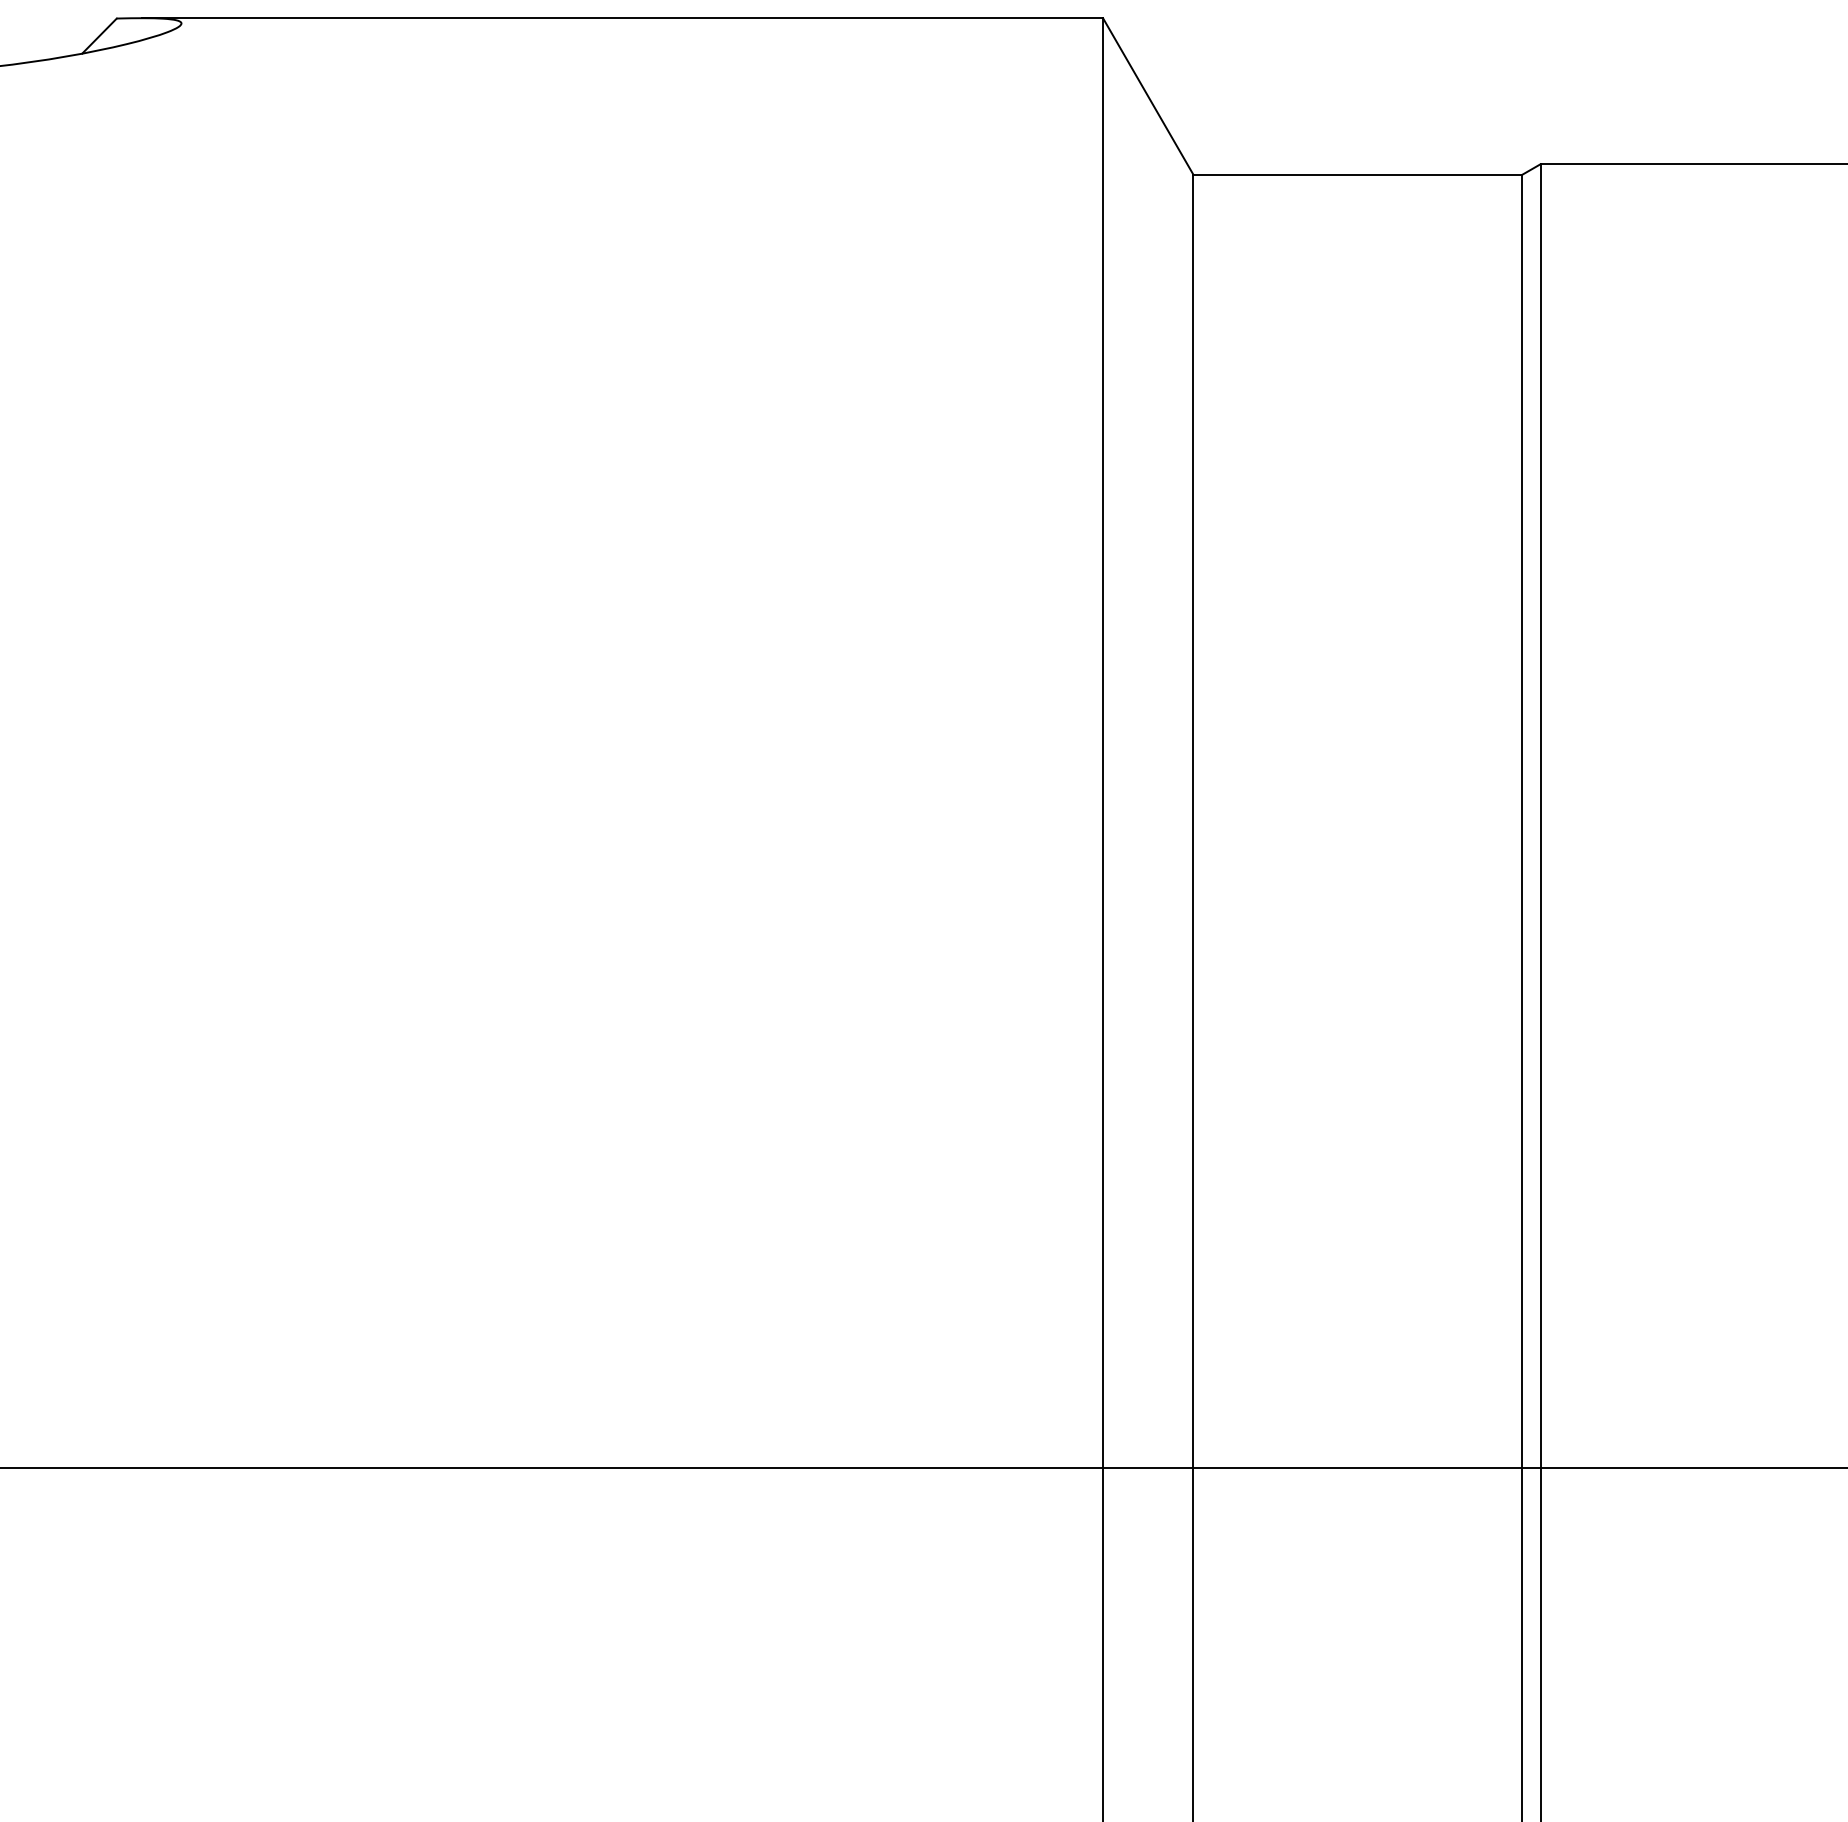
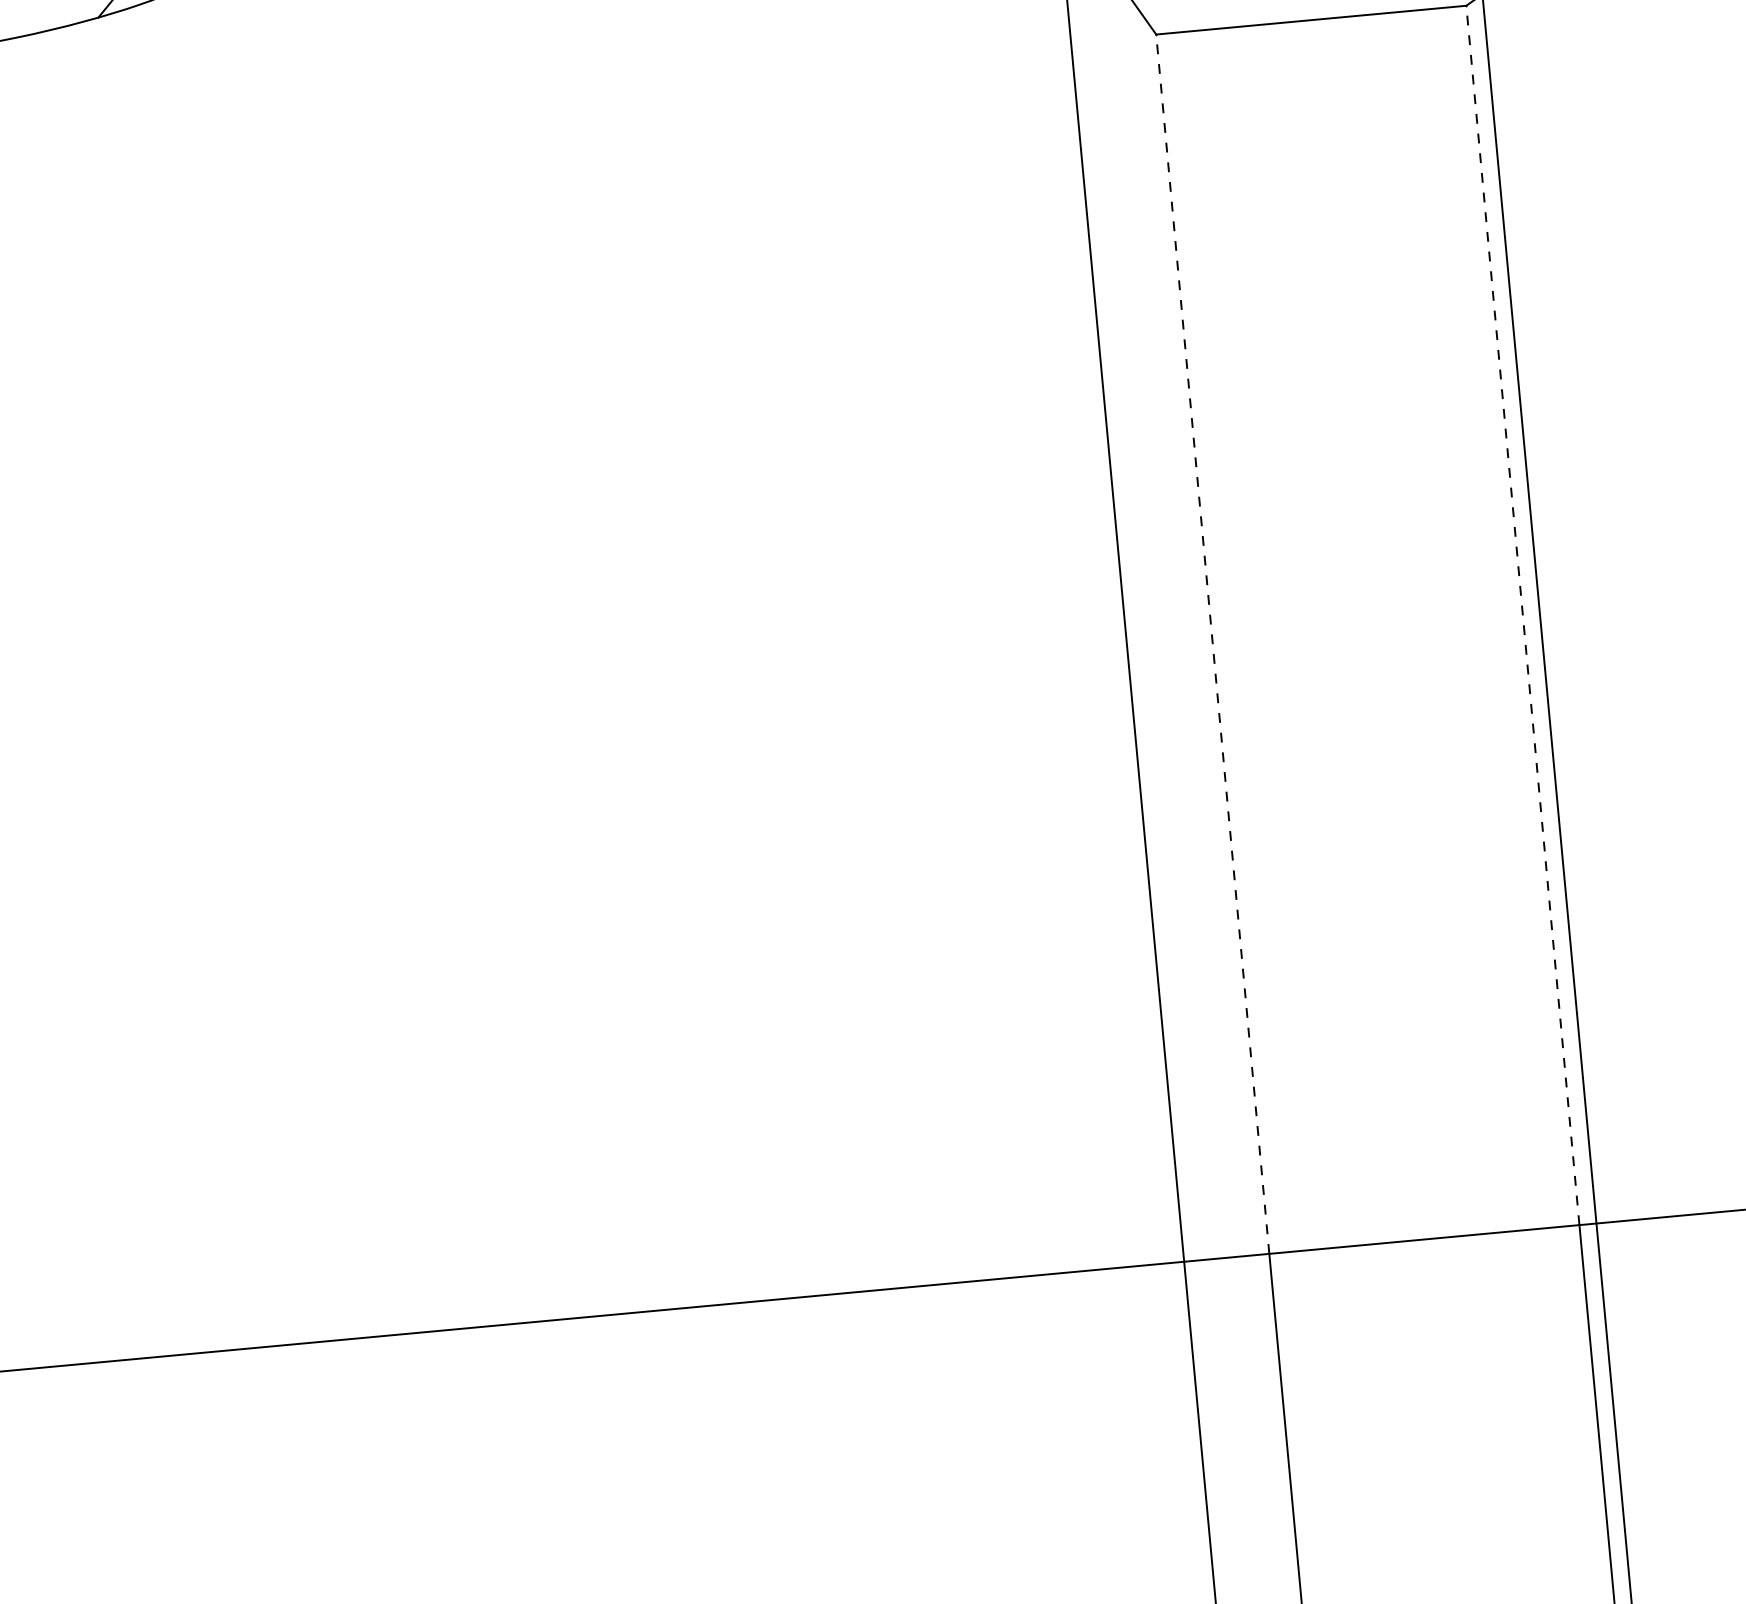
line: (1193, 821) -> (1212, 644), solid -> dashed
line: (1522, 821) -> (1522, 615), solid -> dashed

